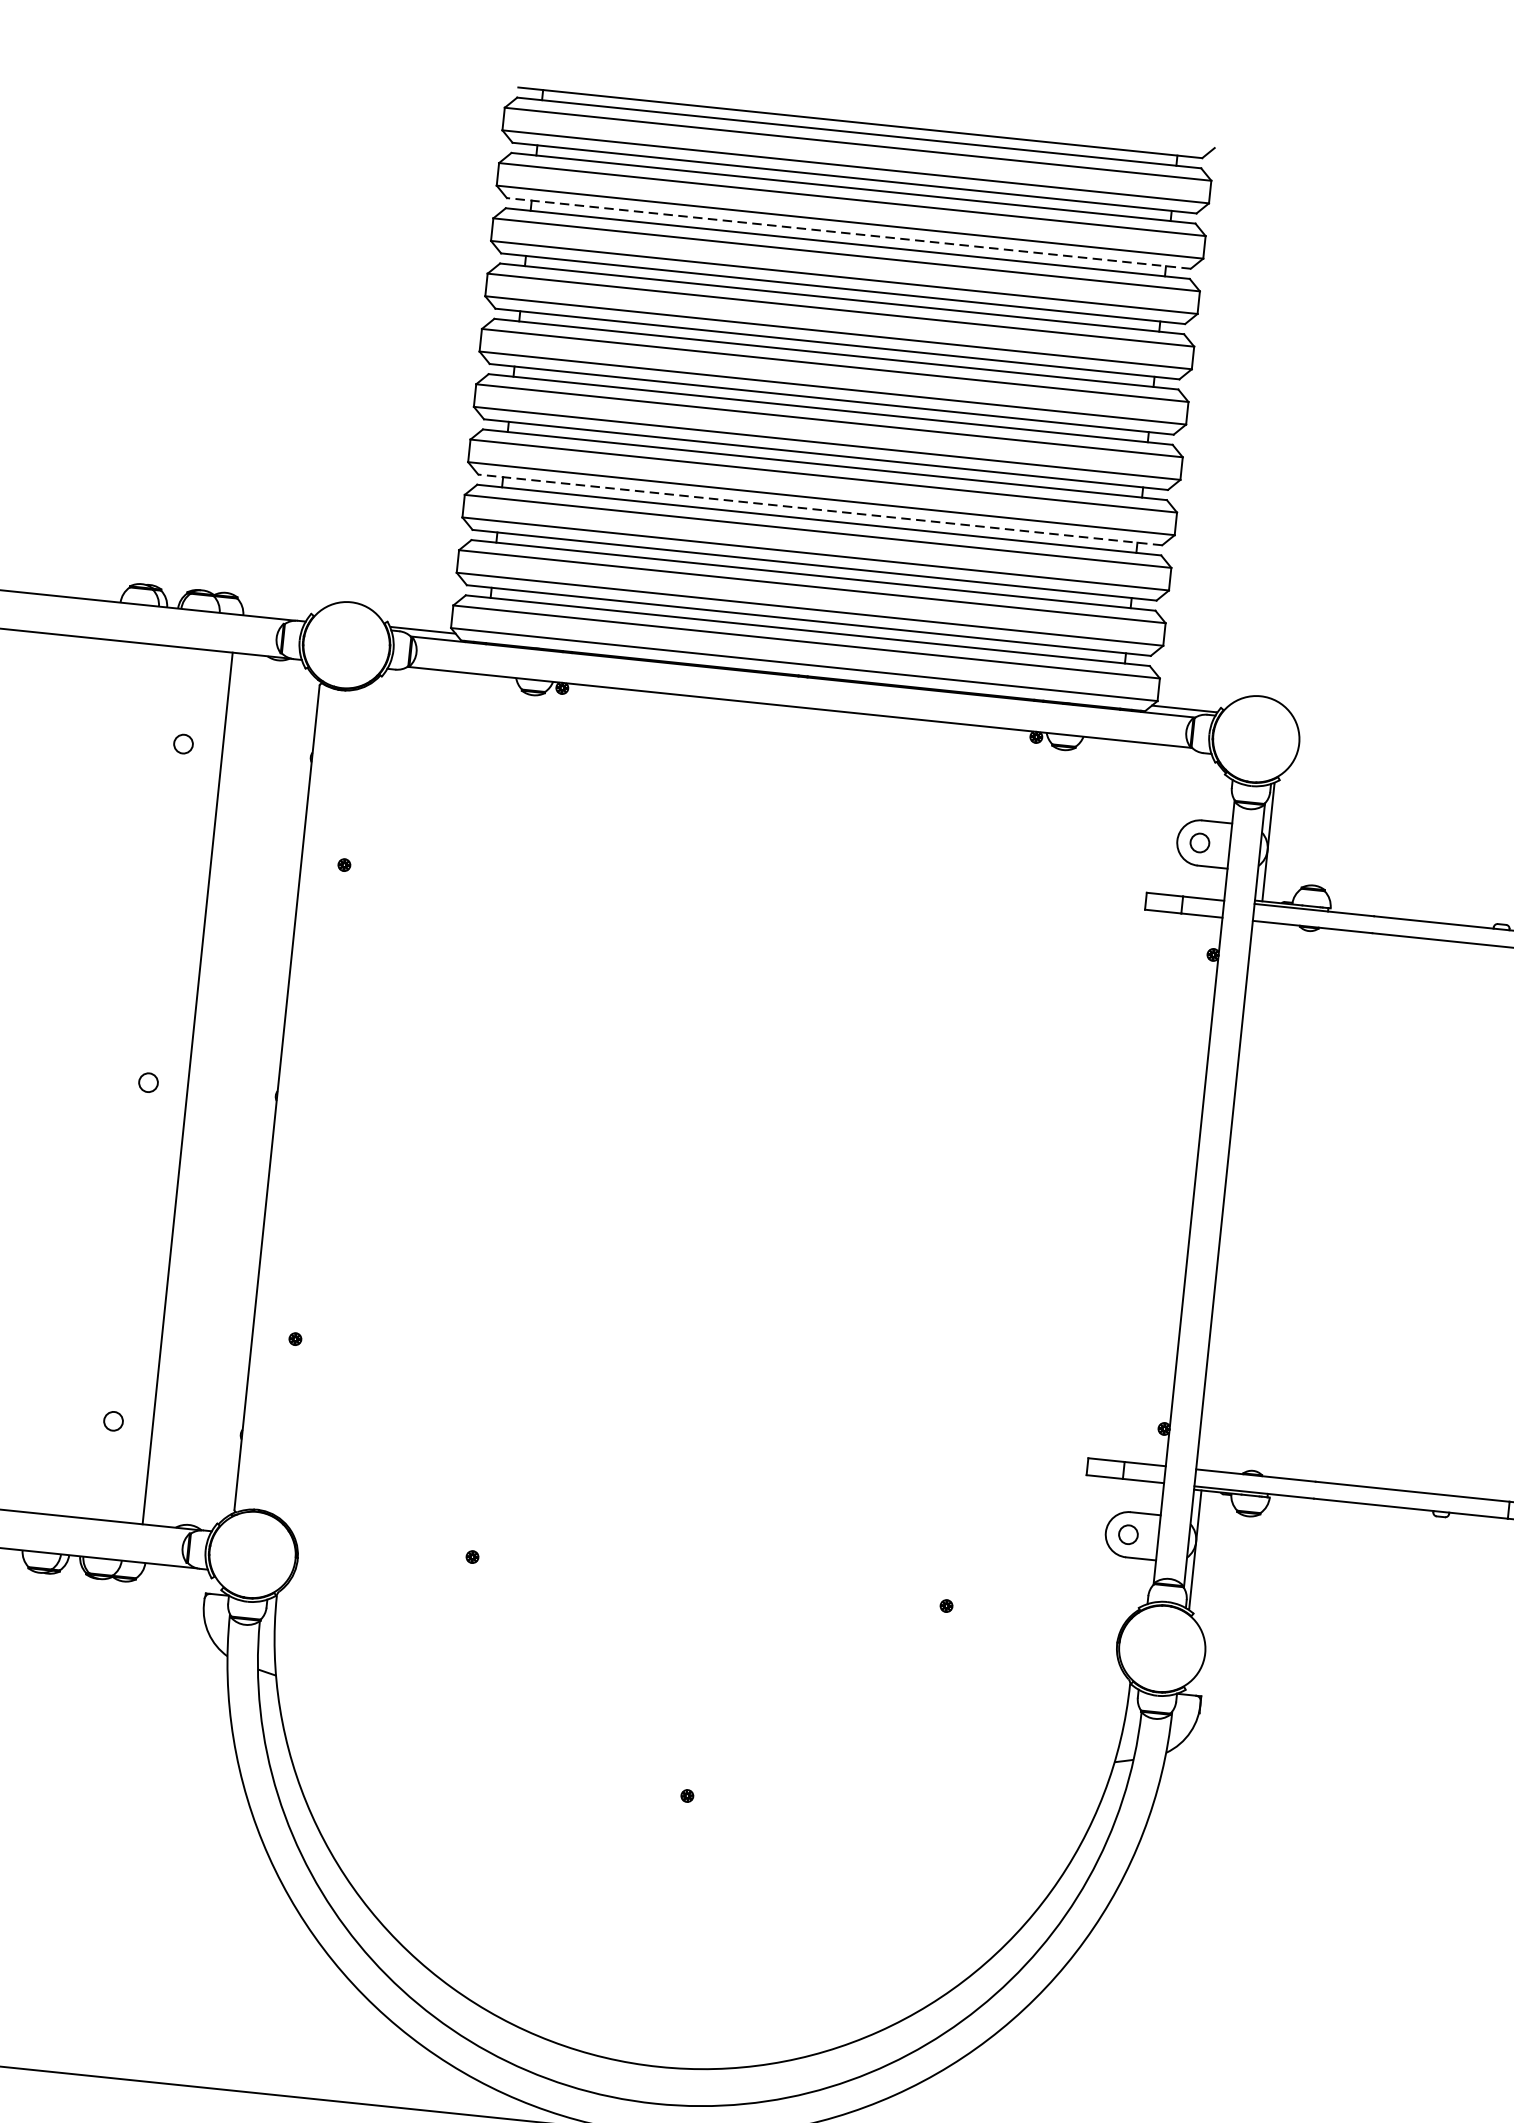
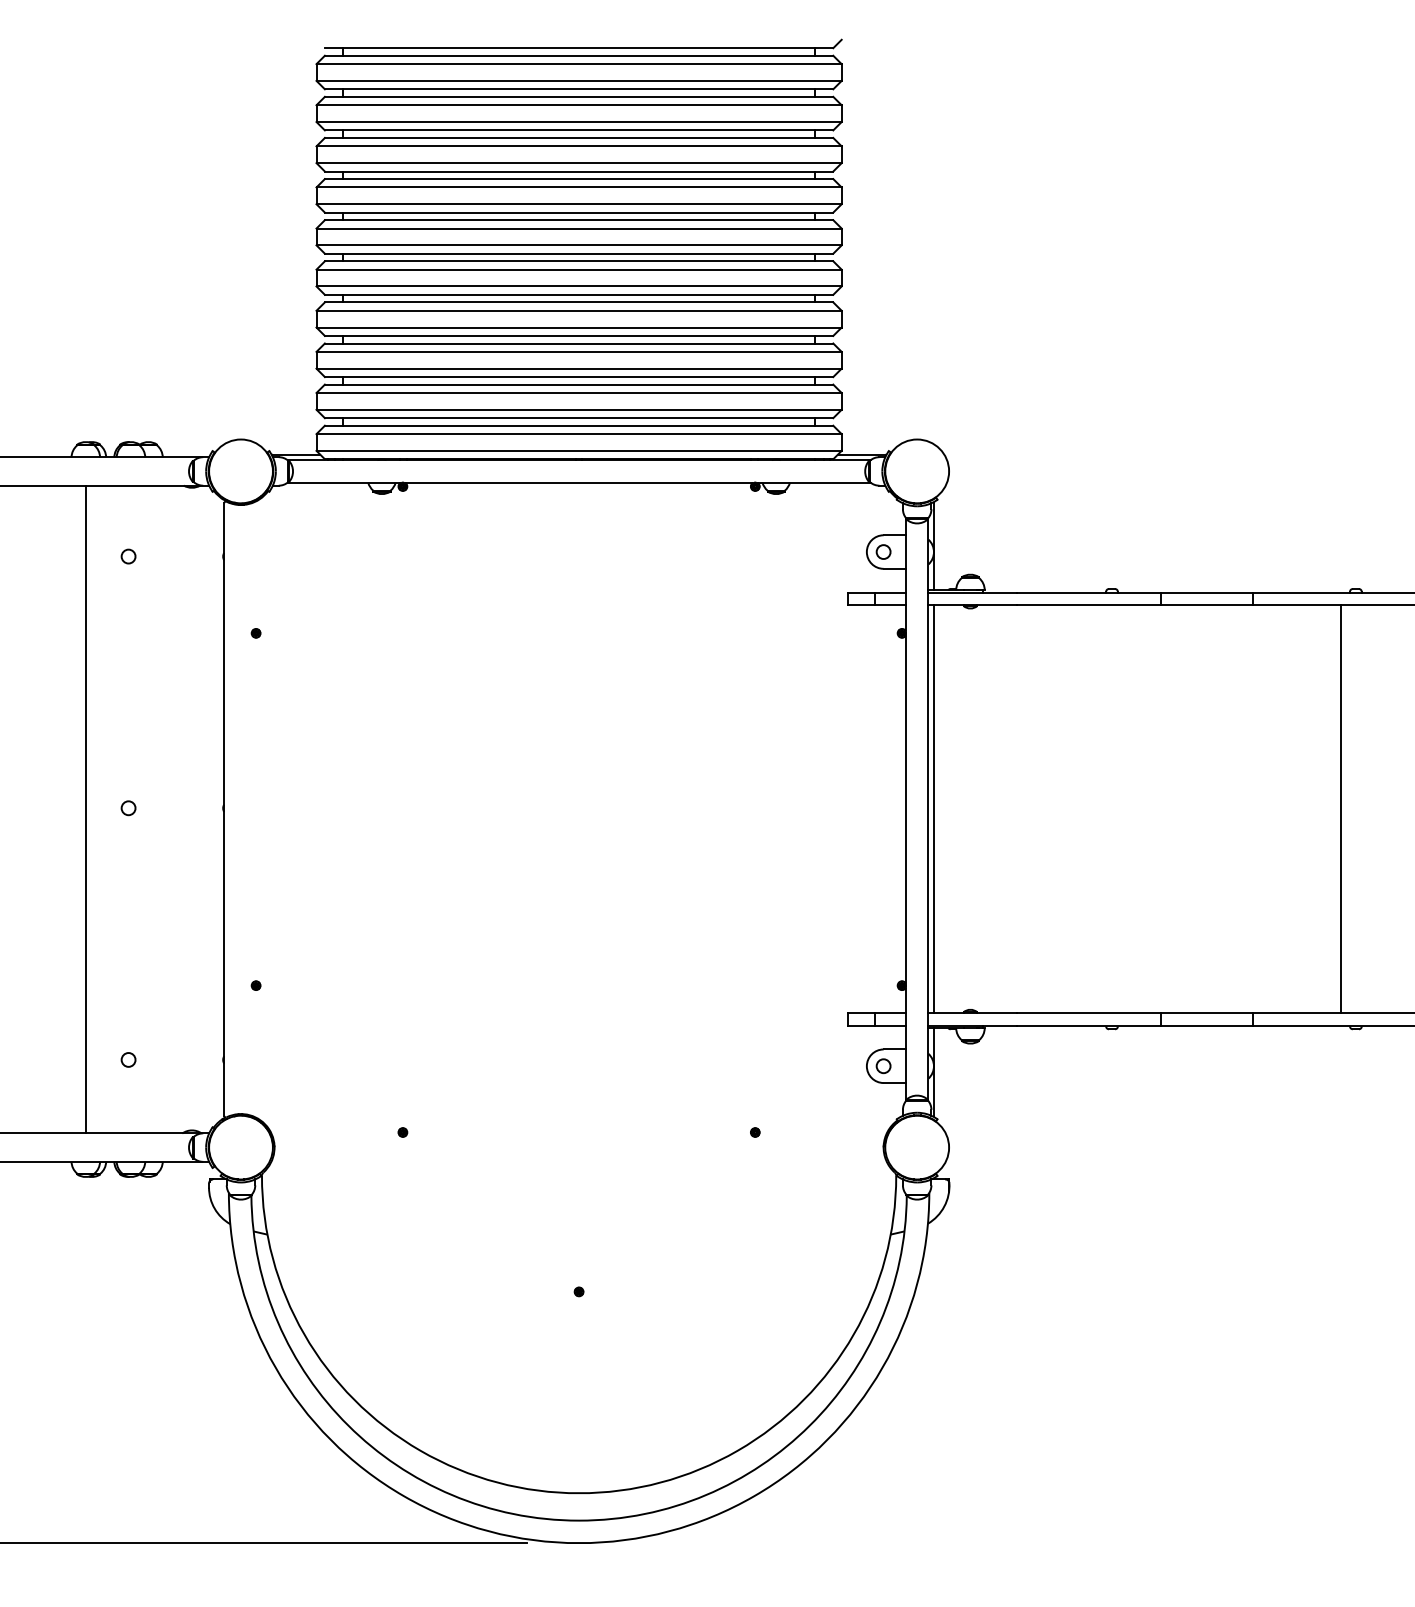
line: (848, 233) -> (578, 130), dashed -> solid
line: (819, 509) -> (578, 335), dashed -> solid
line: (187, 1088) -> (85, 809), moved
line: (1231, 1196) -> (933, 809), added

